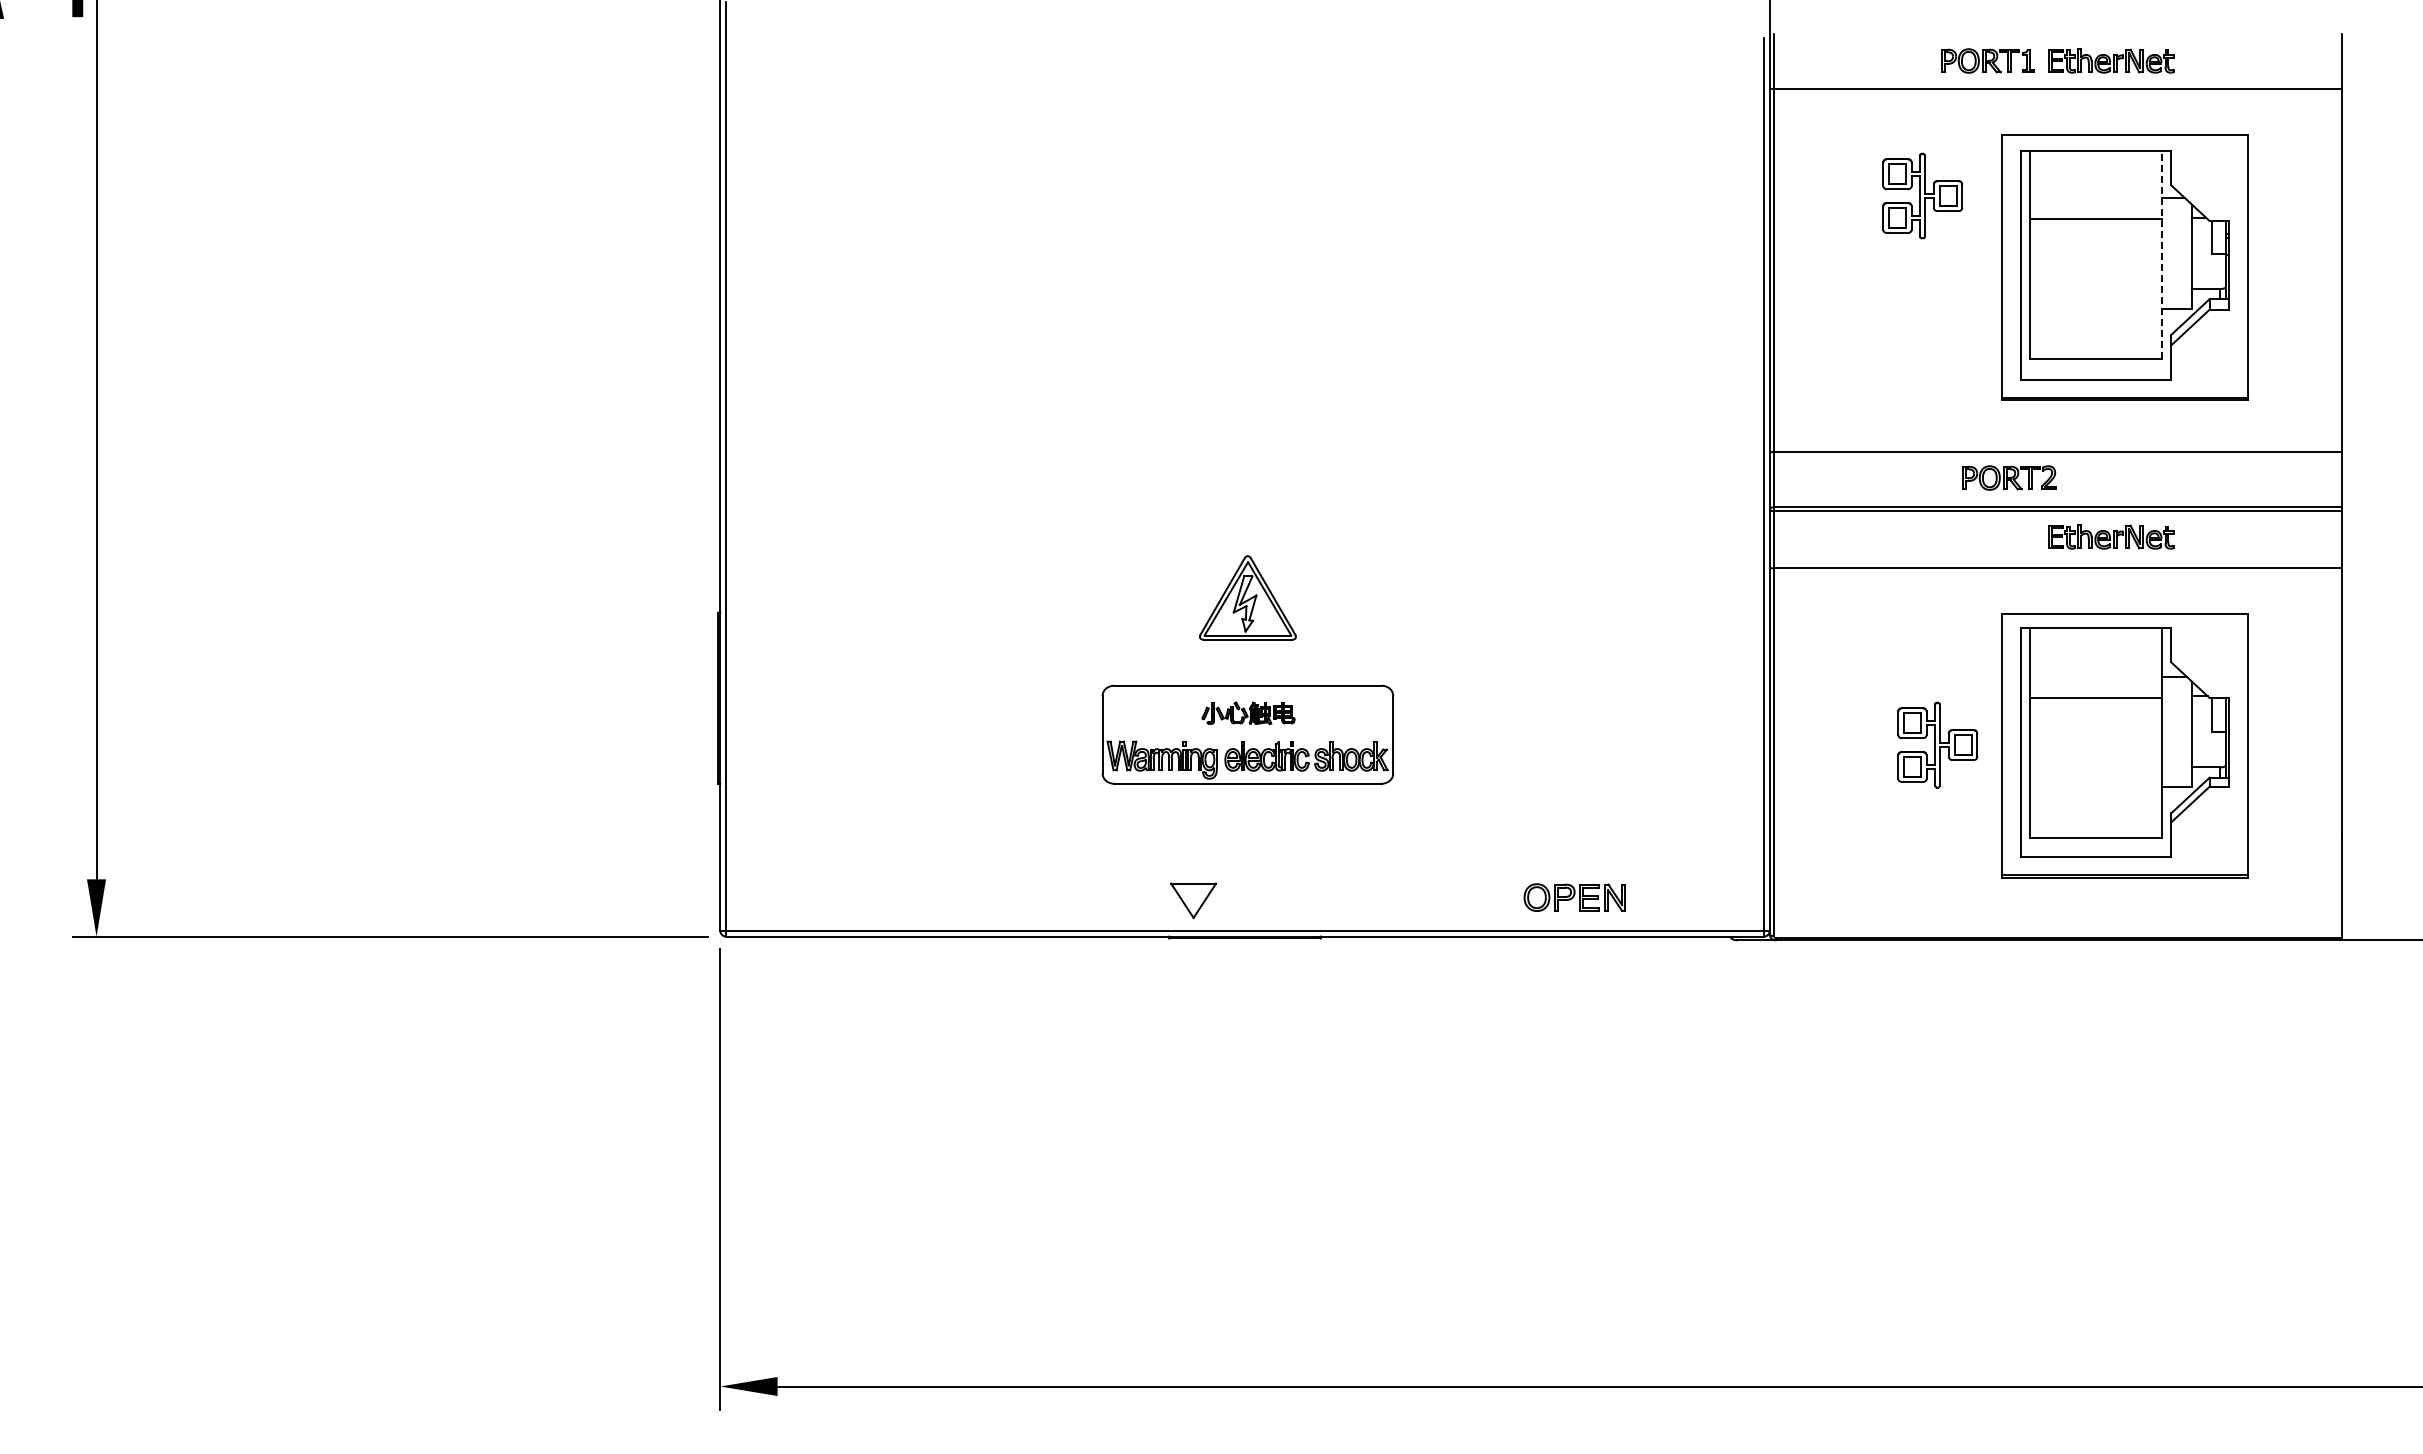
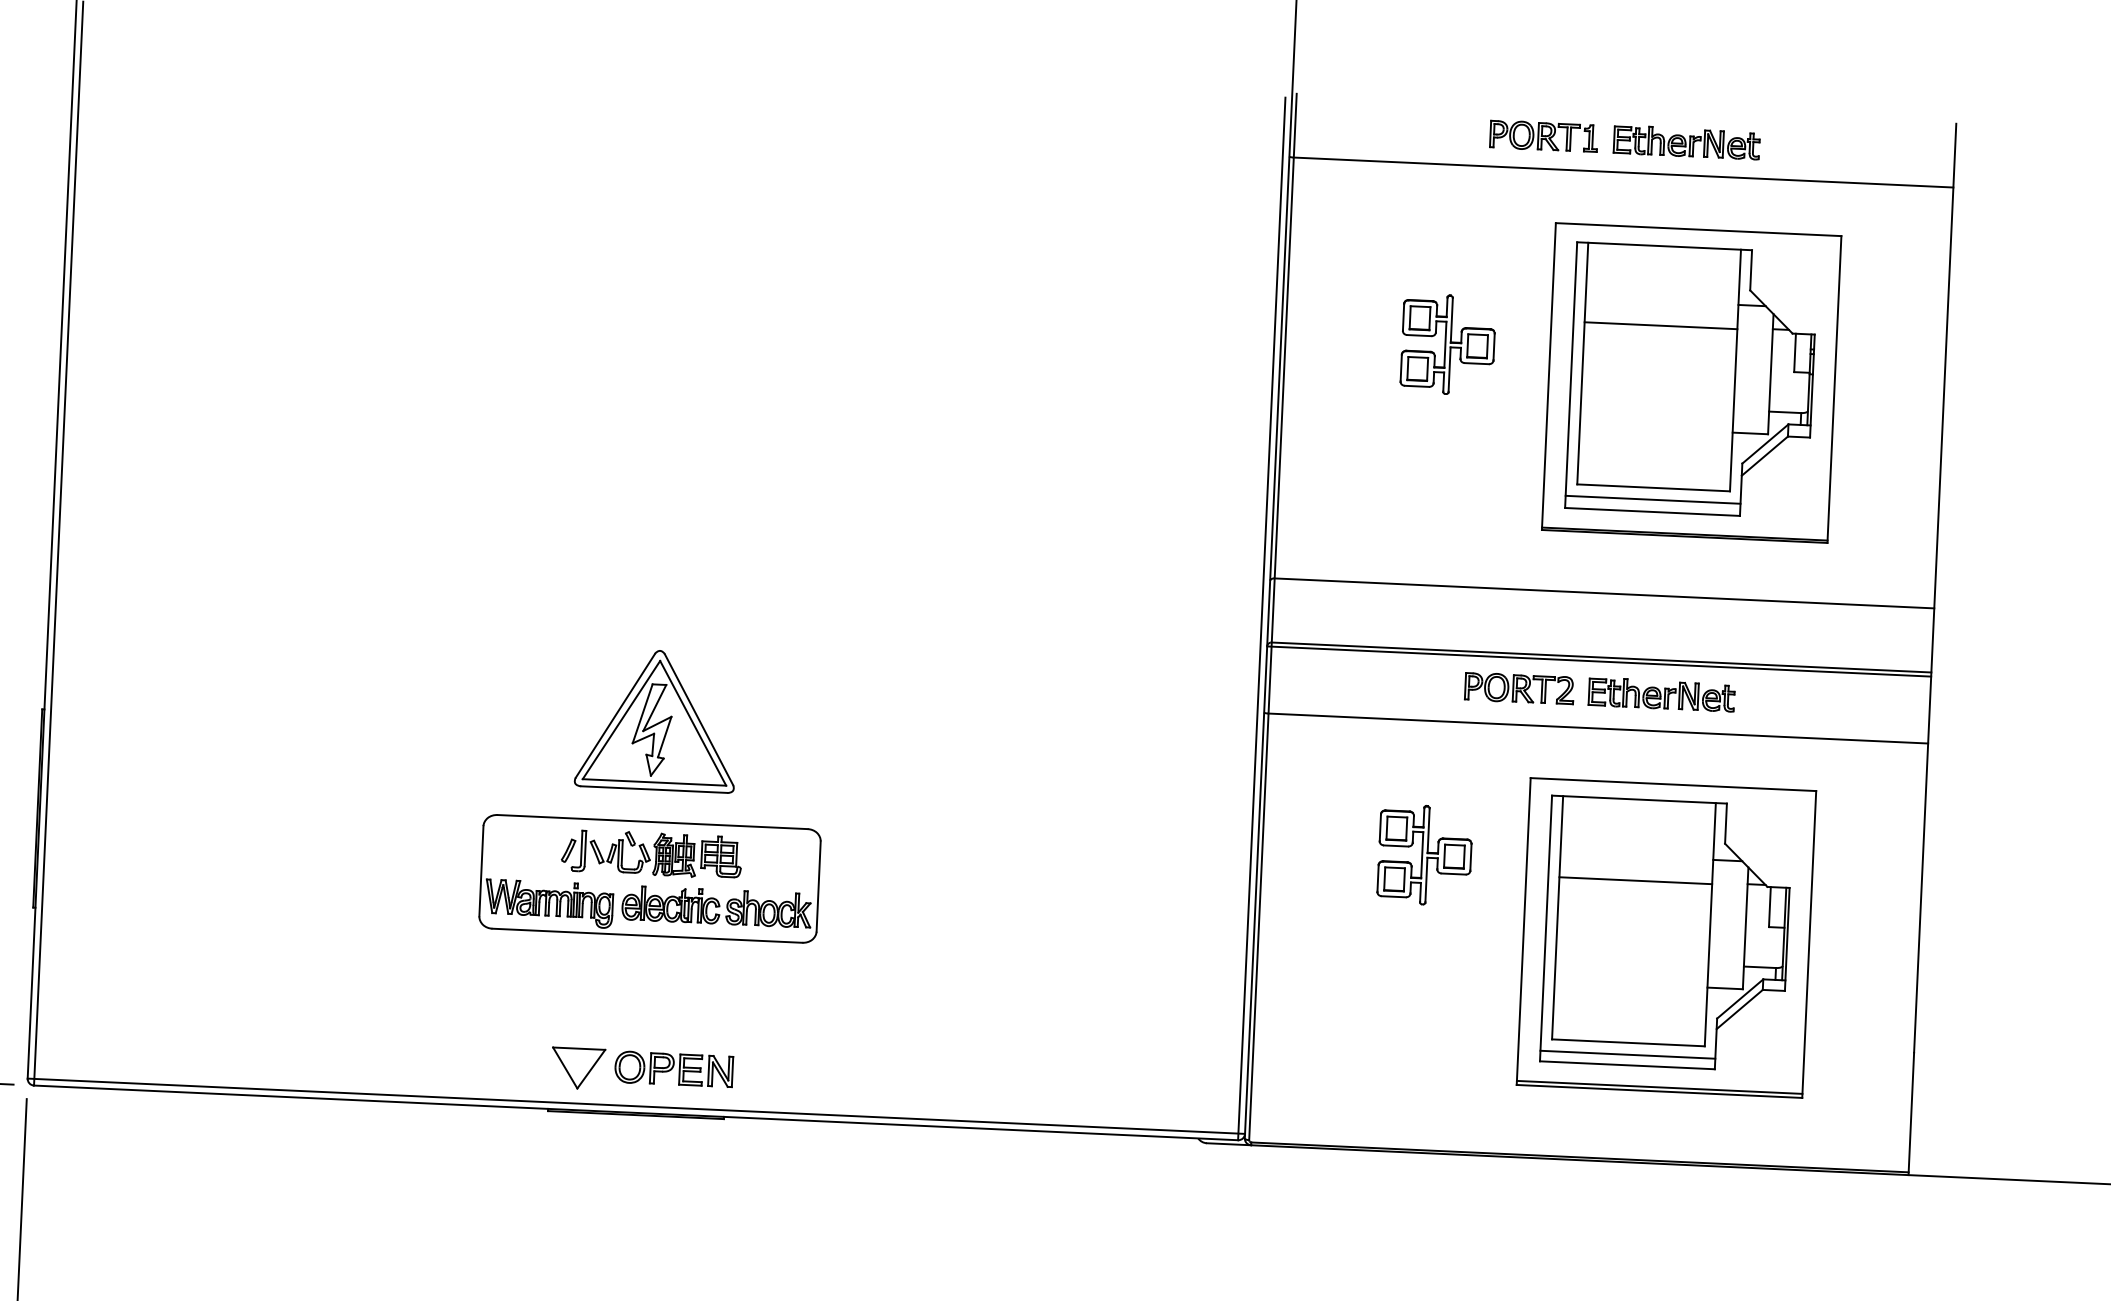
part: (1922, 195) -> (1447, 344), moved
line: (2161, 254) -> (1735, 369), dashed -> solid
line: (2095, 369) -> (1652, 499), added
part: (2009, 477) -> (1519, 687), moved
part: (1247, 597) -> (656, 719), size x1.43
part: (1248, 713) -> (651, 854), size x1.67
part: (1937, 744) -> (1424, 854), moved
line: (2095, 847) -> (1627, 1054), added
part: (1574, 897) -> (673, 1069), moved

